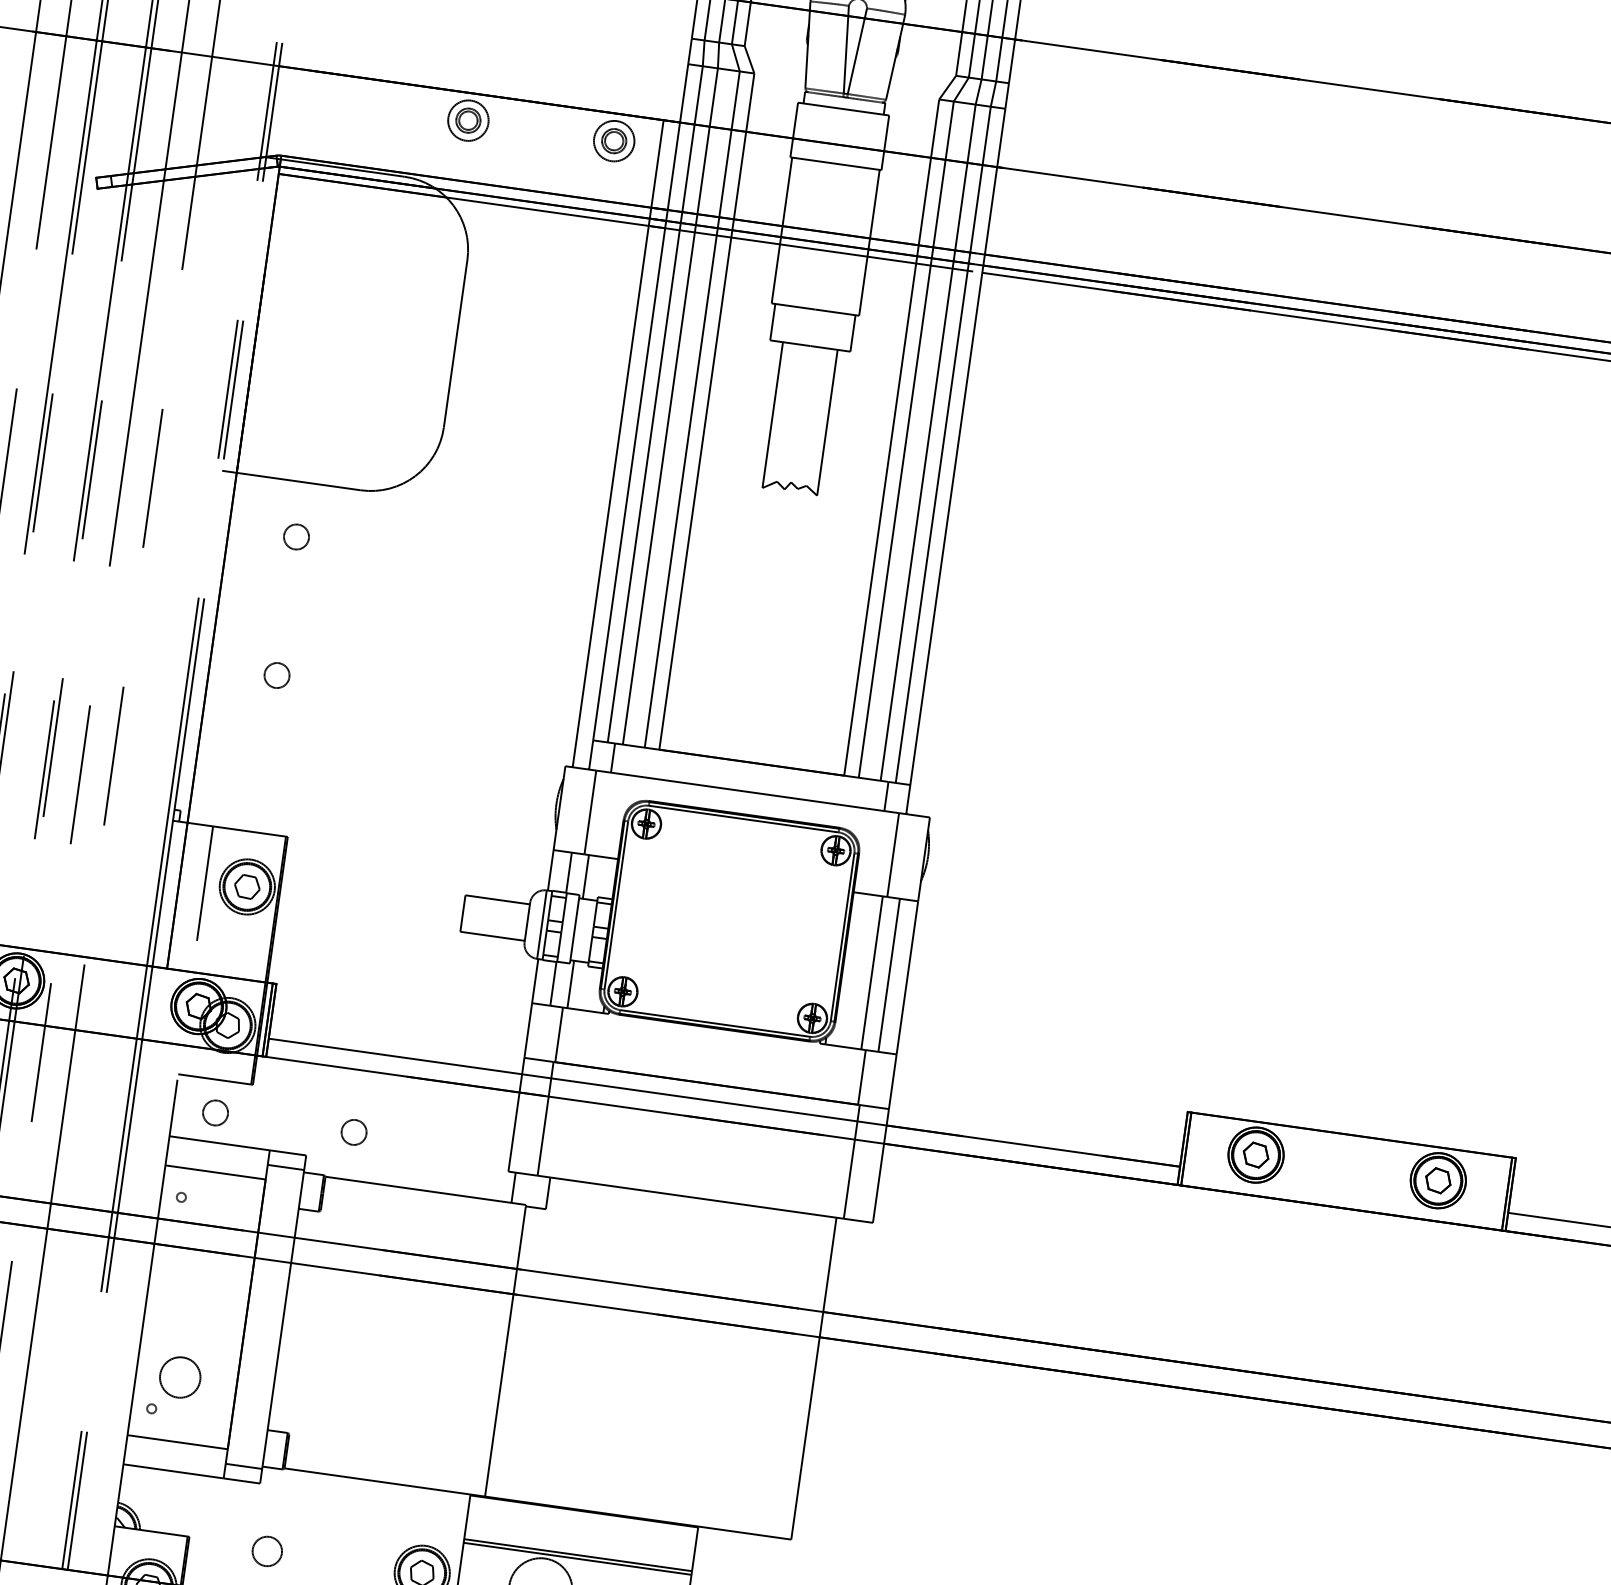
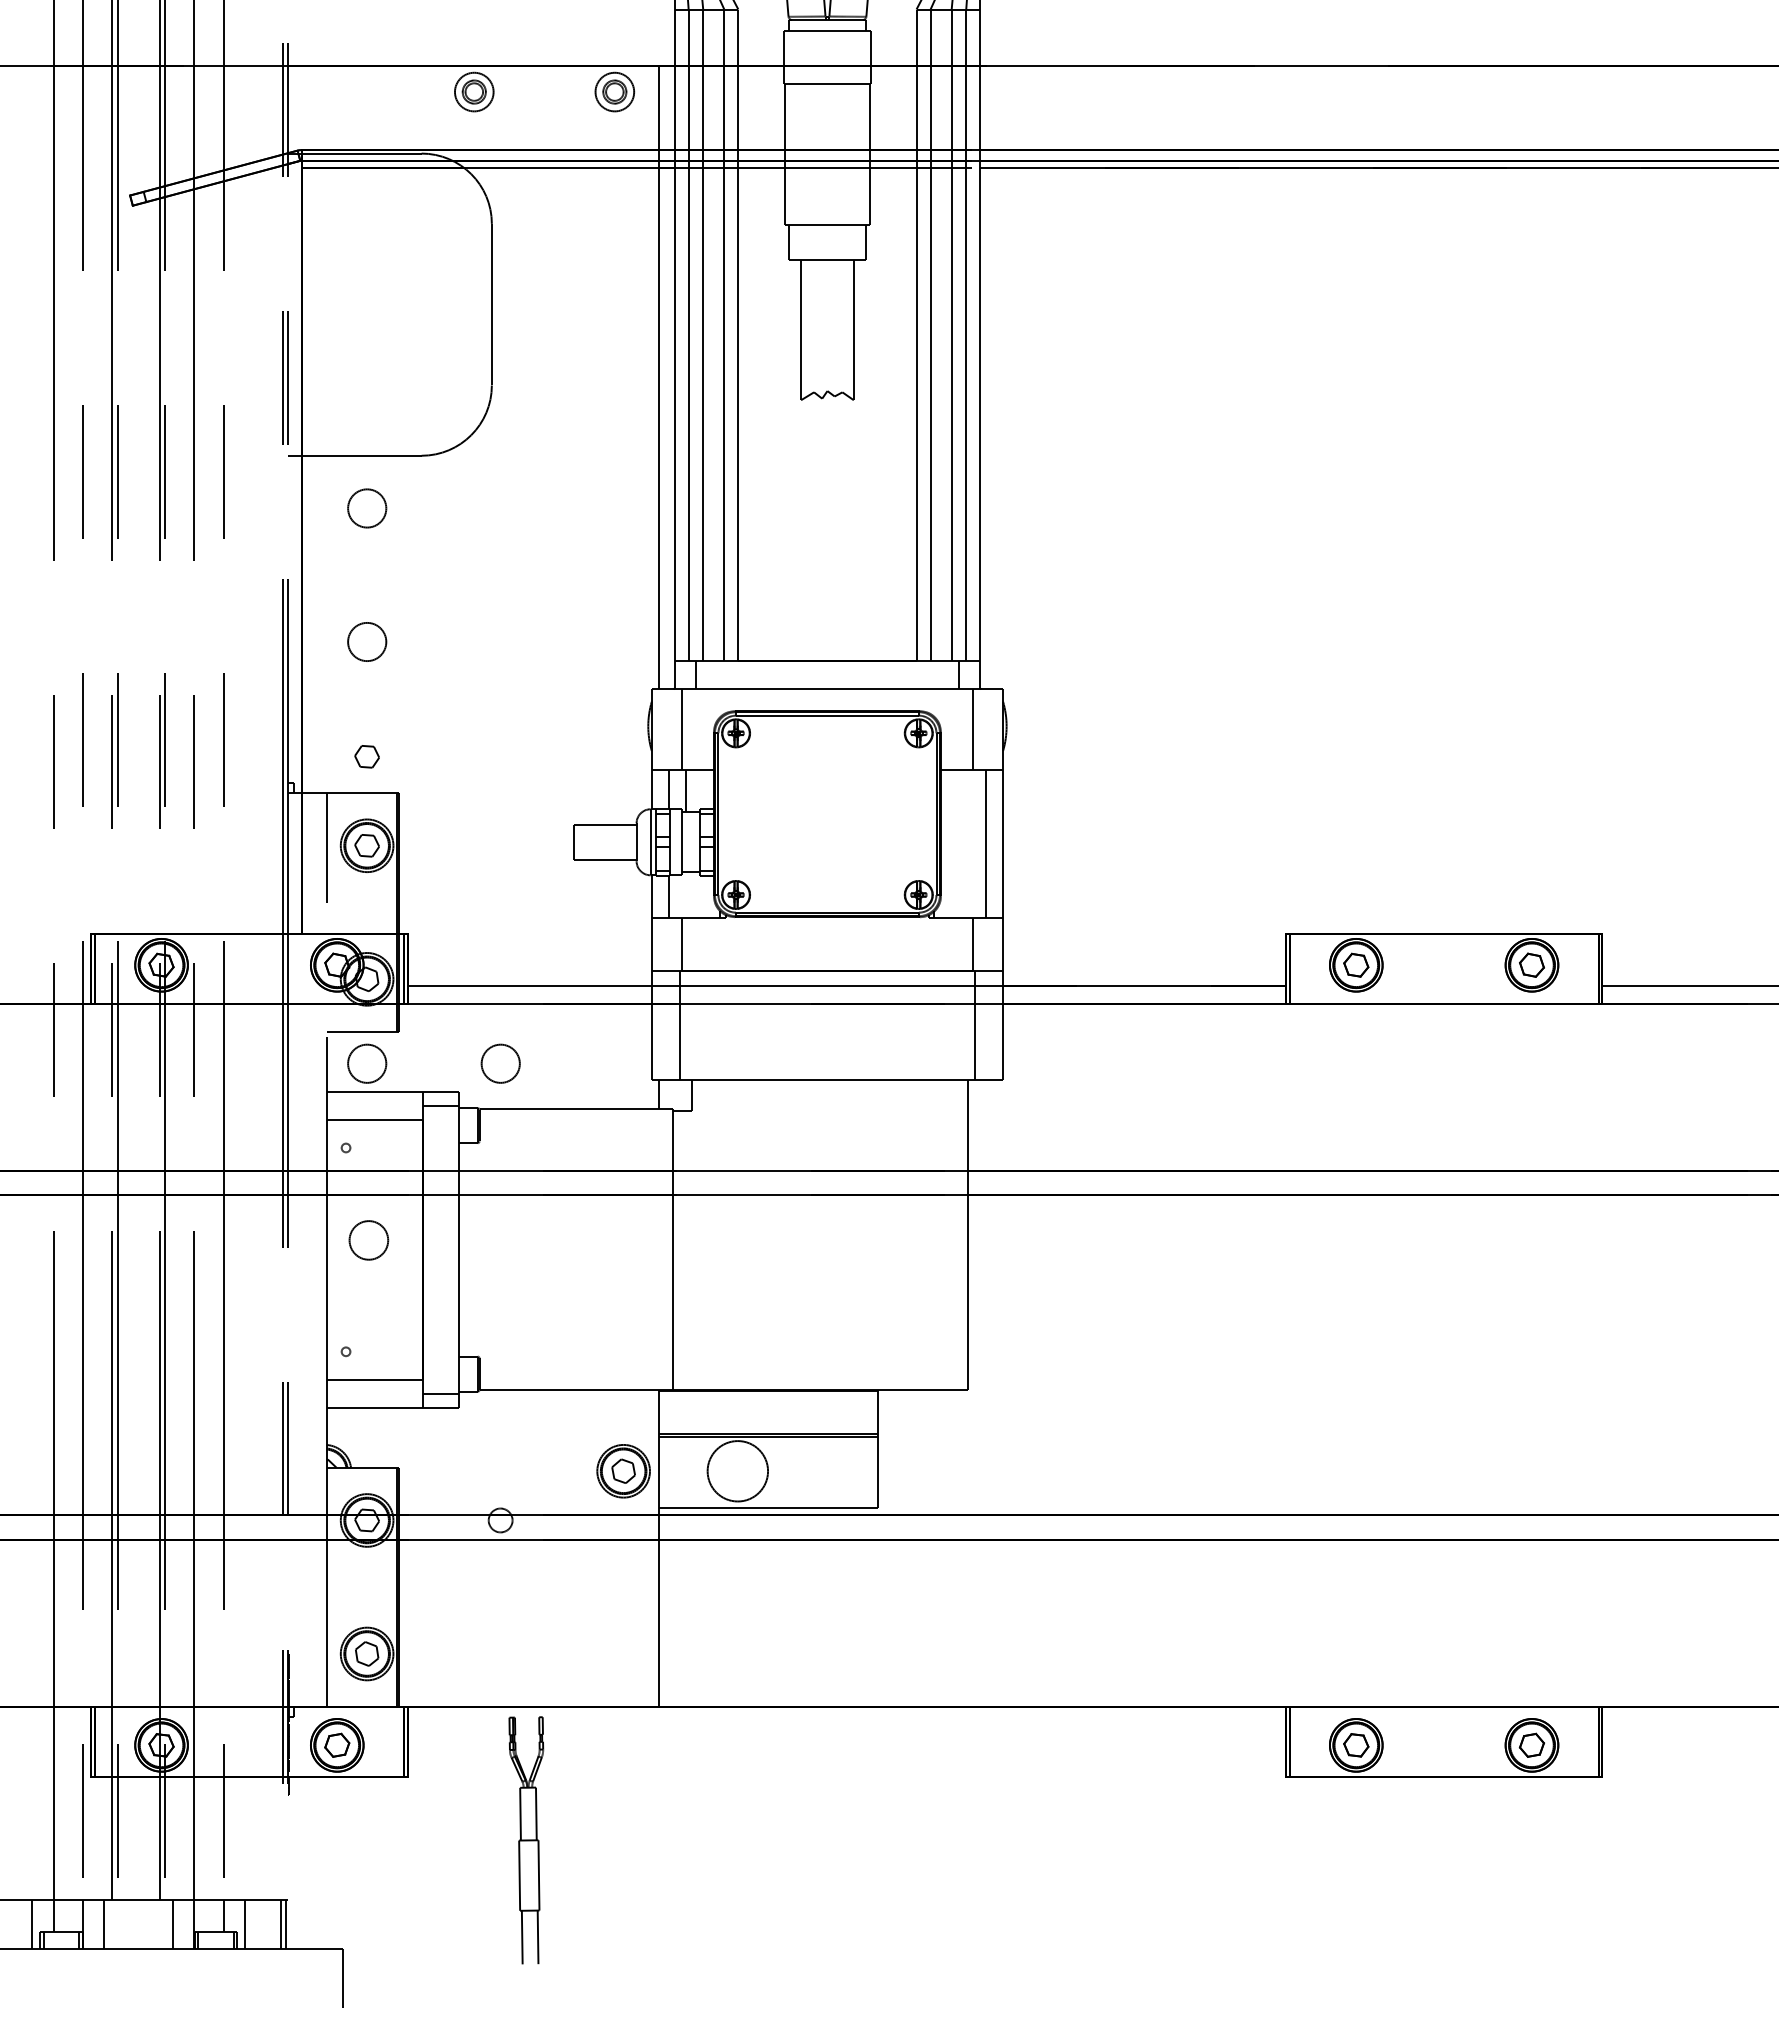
circle: (295, 536) -> (366, 508), size x1.6
circle: (276, 674) -> (366, 641), size x1.6
part: (259, 794) -> (366, 756), added
line: (872, 972) -> (969, 843), removed
line: (570, 983) -> (685, 894), removed
circle: (214, 1112) -> (366, 1063), size x1.6
circle: (353, 1132) -> (500, 1063), size x1.6
circle: (179, 1377) -> (368, 1240), moved
circle: (267, 1551) -> (474, 1471), removed

